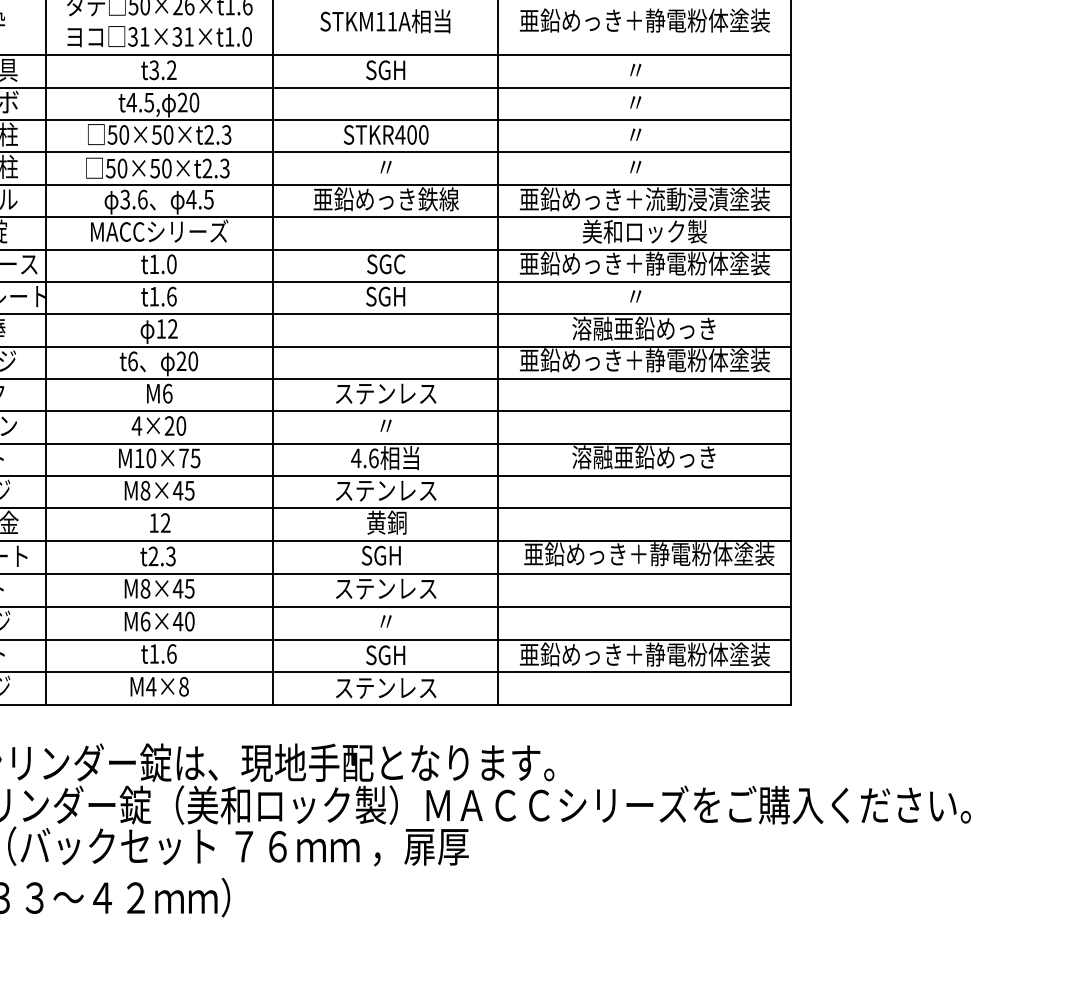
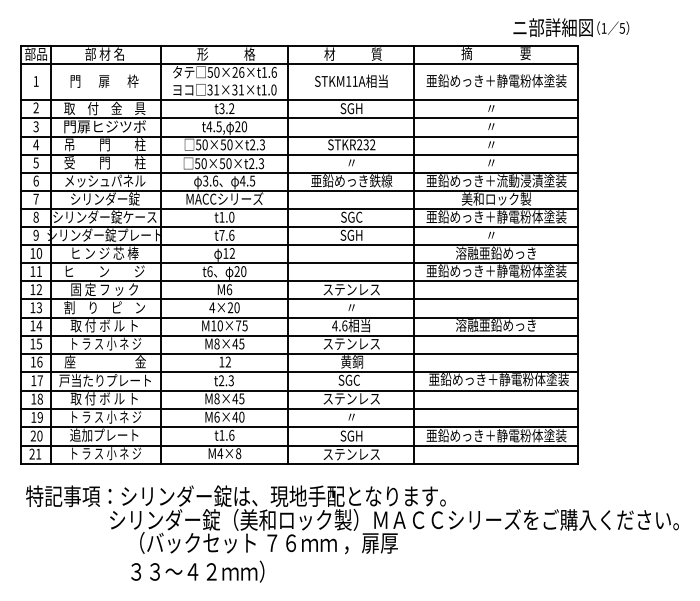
text: (410, 134) -> (365, 144), STKR400 -> STKR232
text: (153, 296) -> (221, 235), t1.6 -> t7.6
text: (380, 554) -> (348, 379), SGH -> SGC

